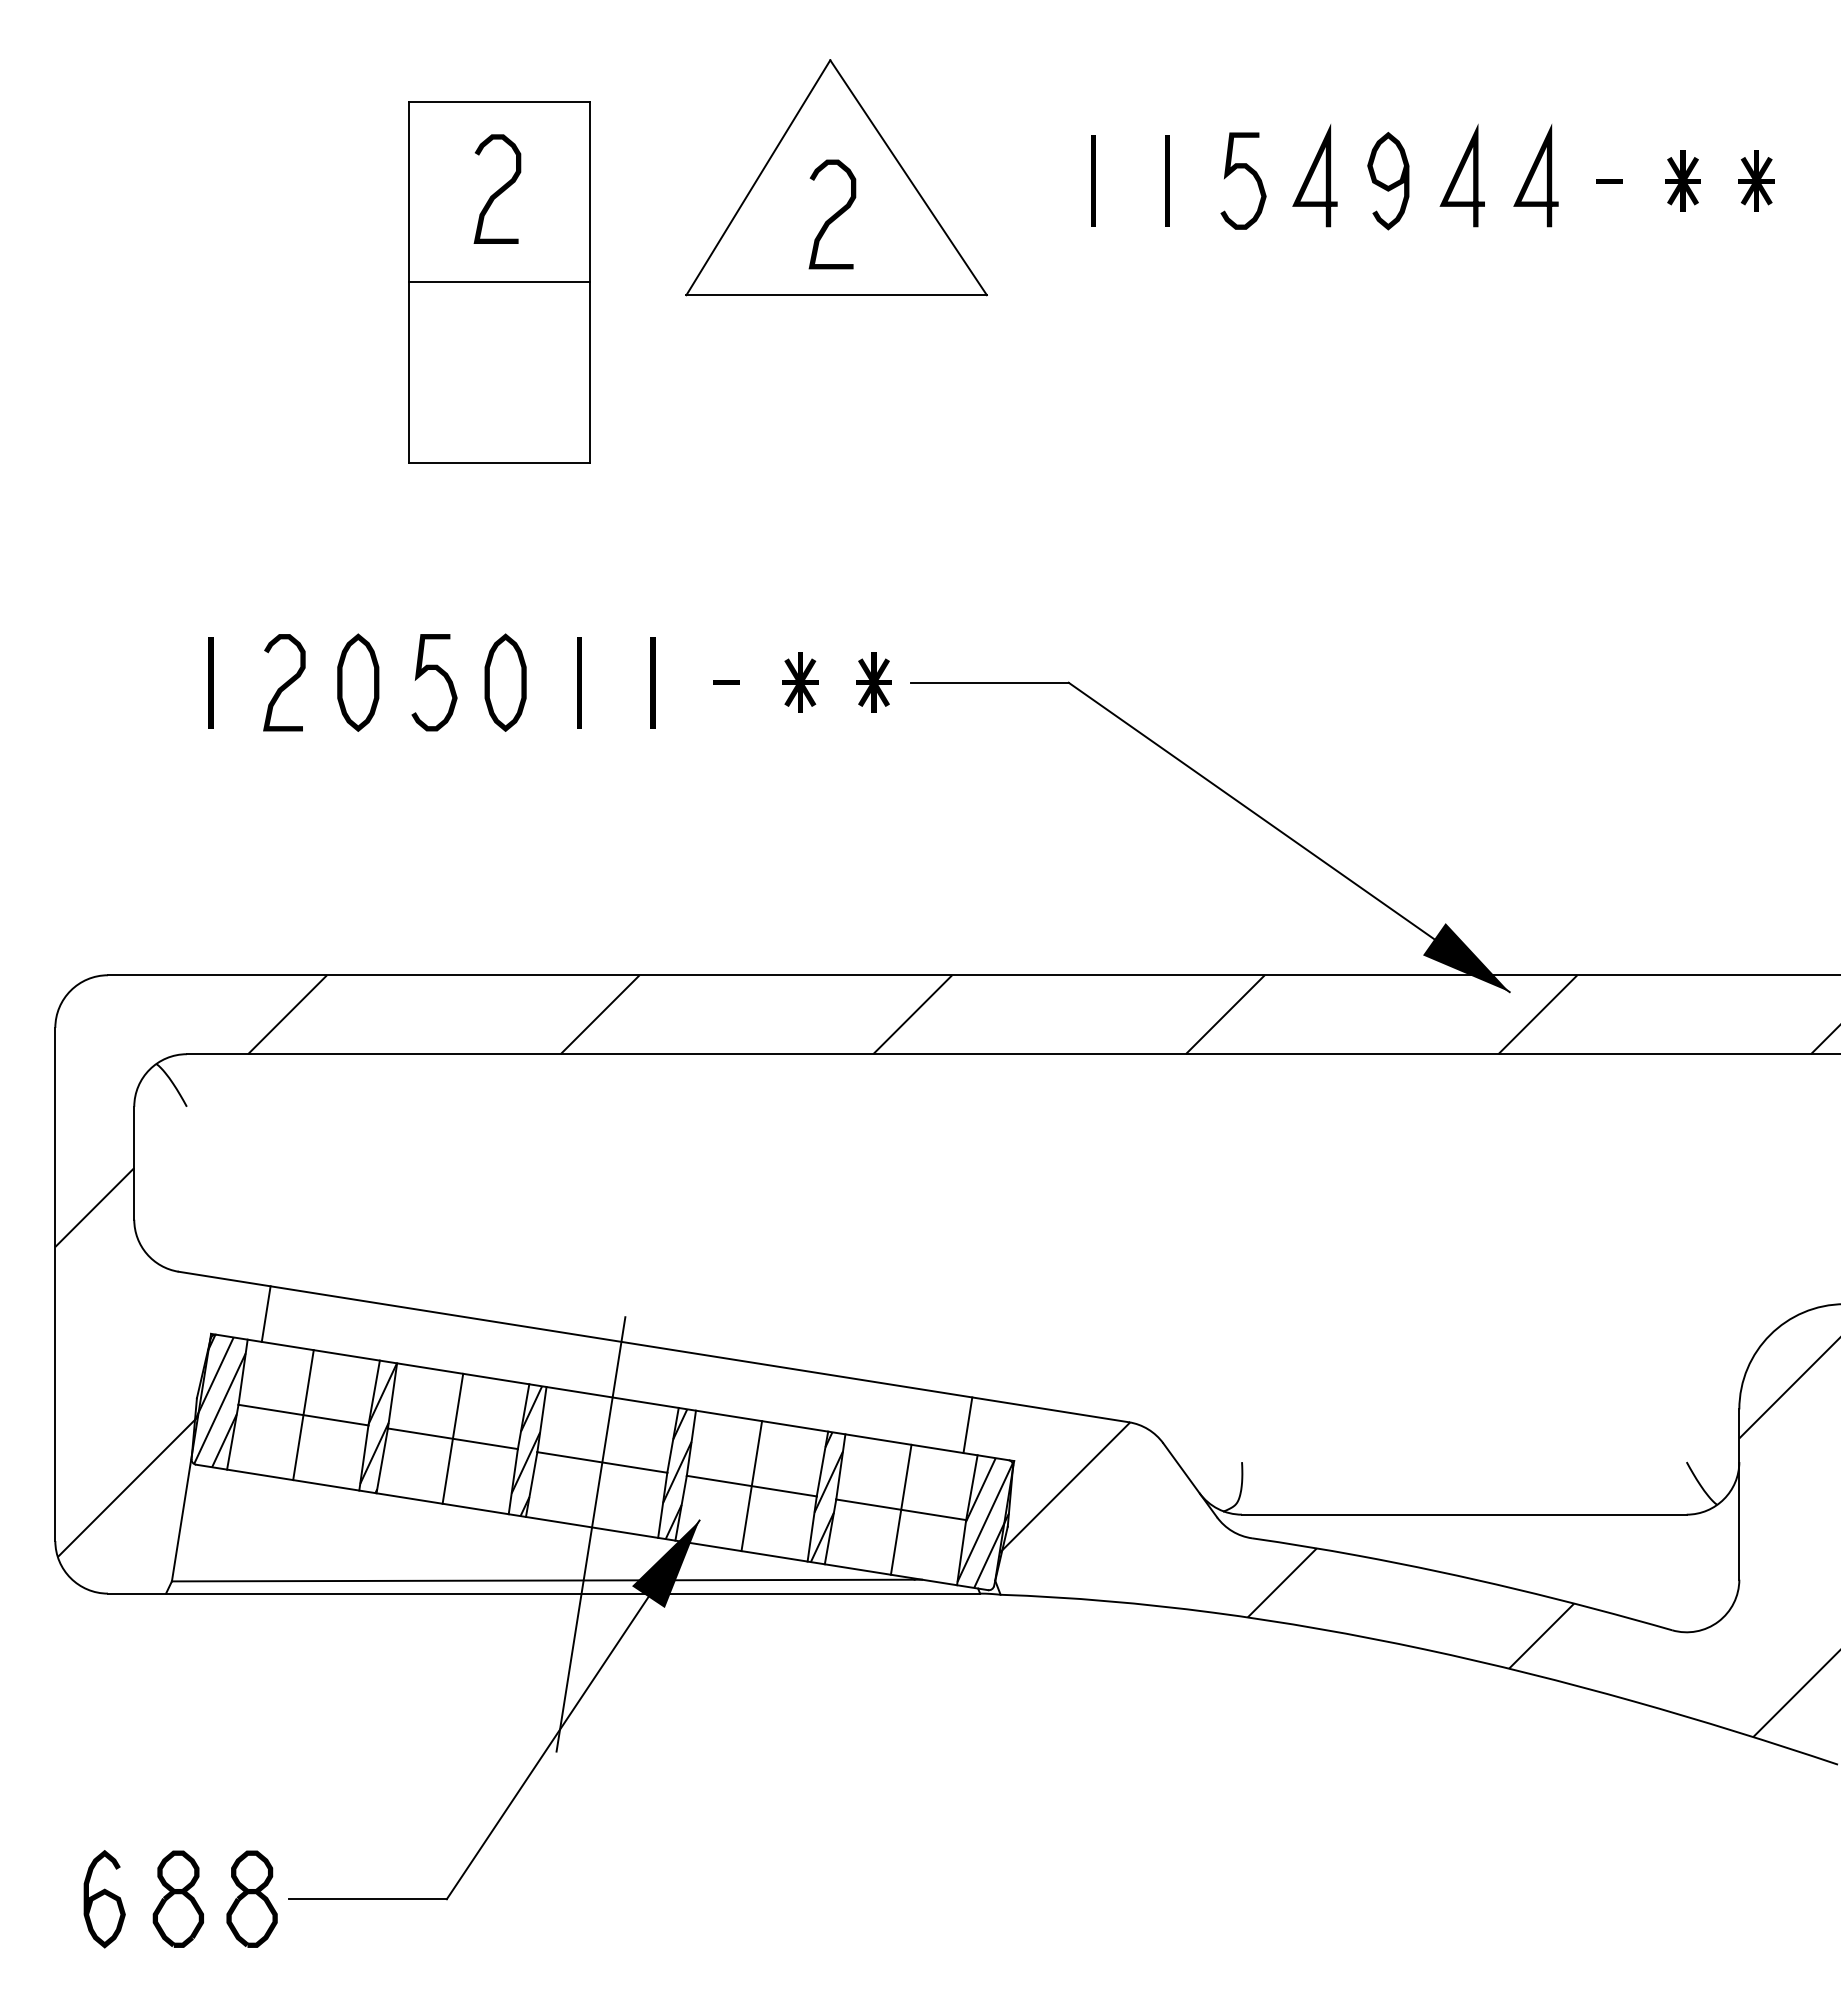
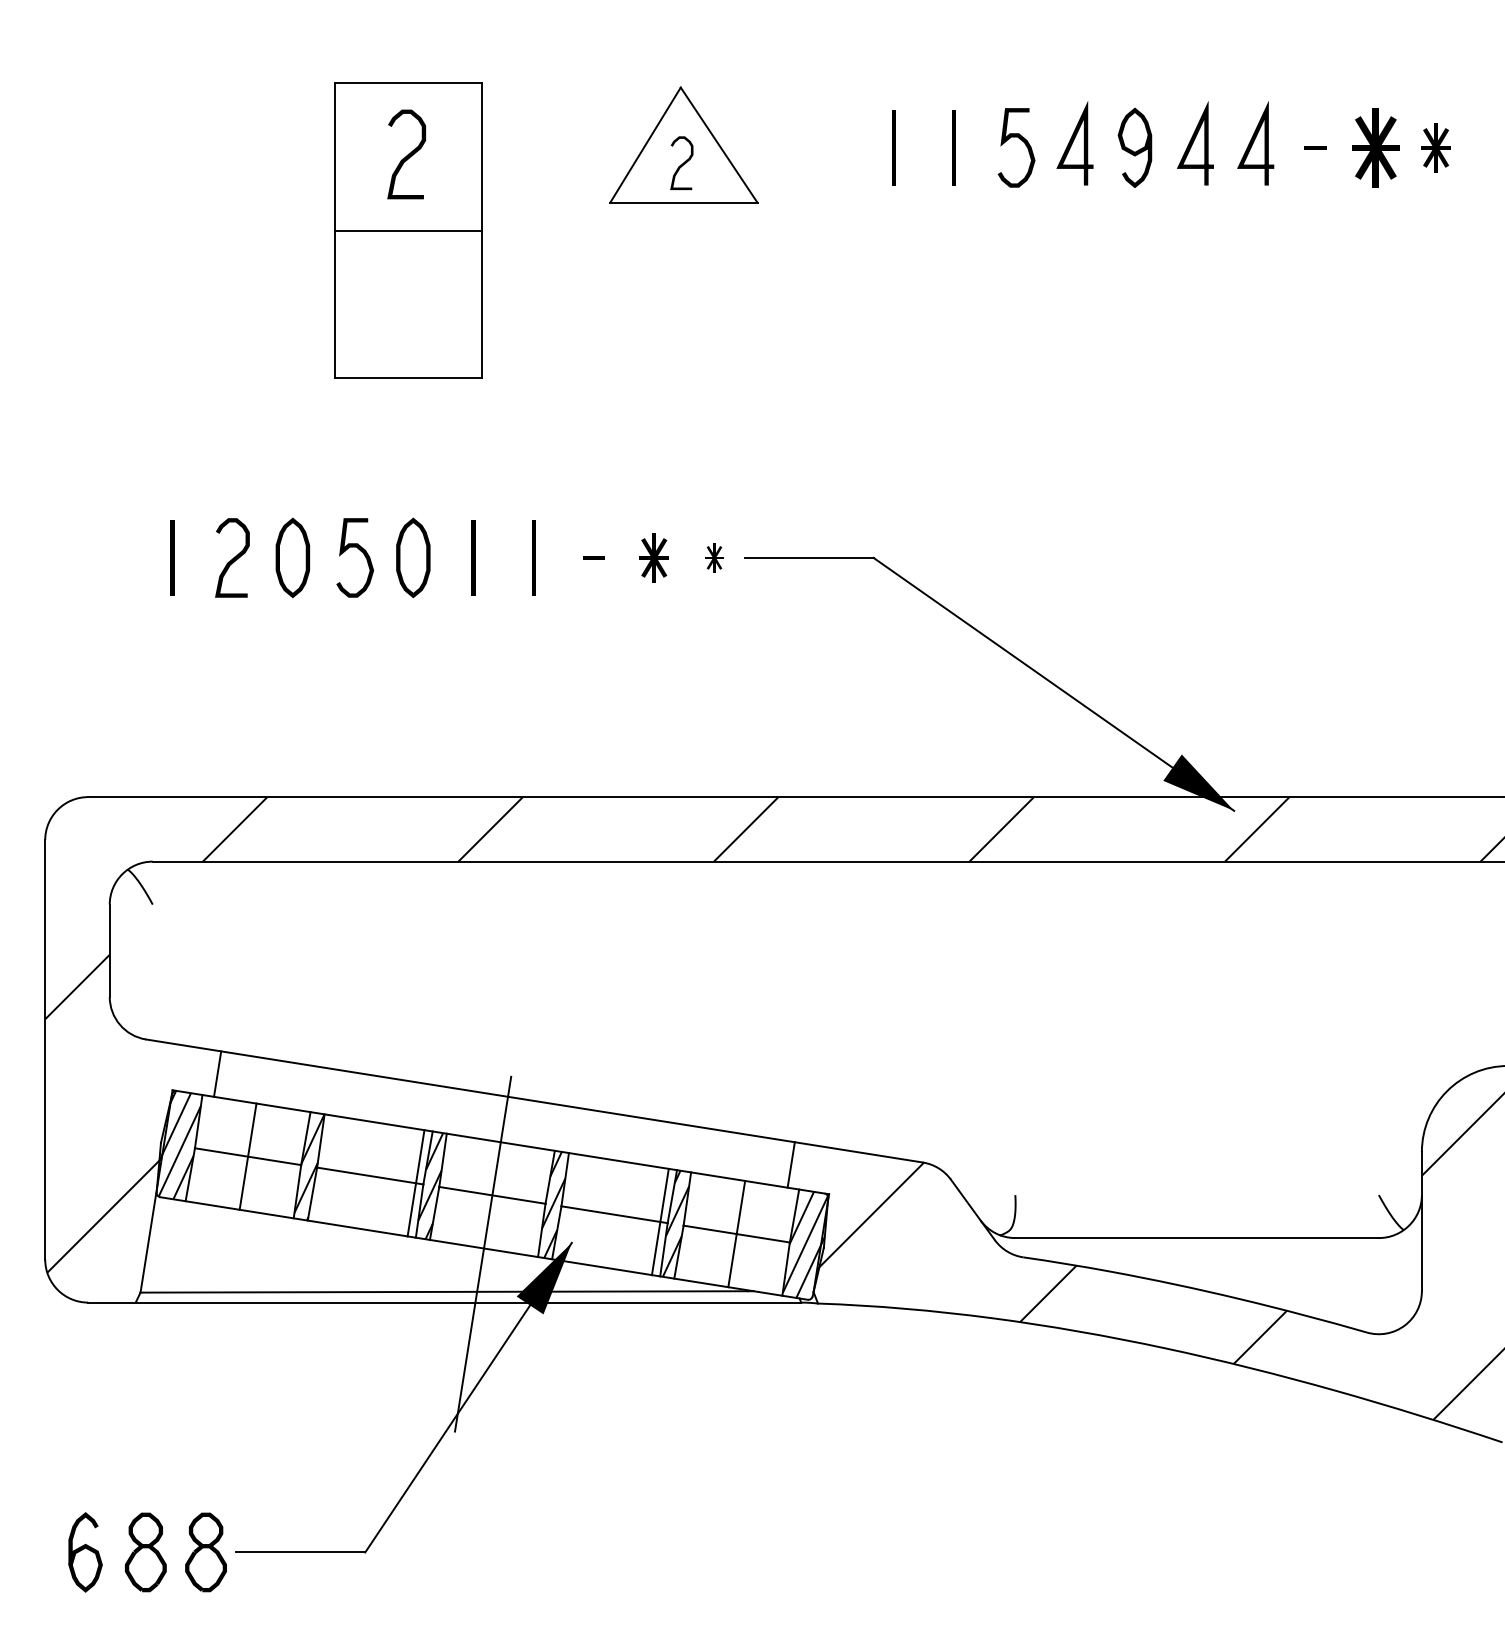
part: (836, 177) -> (683, 144), size x0.6
part: (1682, 180) -> (1375, 147), size x1.6
part: (873, 682) -> (714, 557), size x0.6
line: (452, 1438) -> (415, 1183), moved
line: (751, 1486) -> (660, 1222), moved

